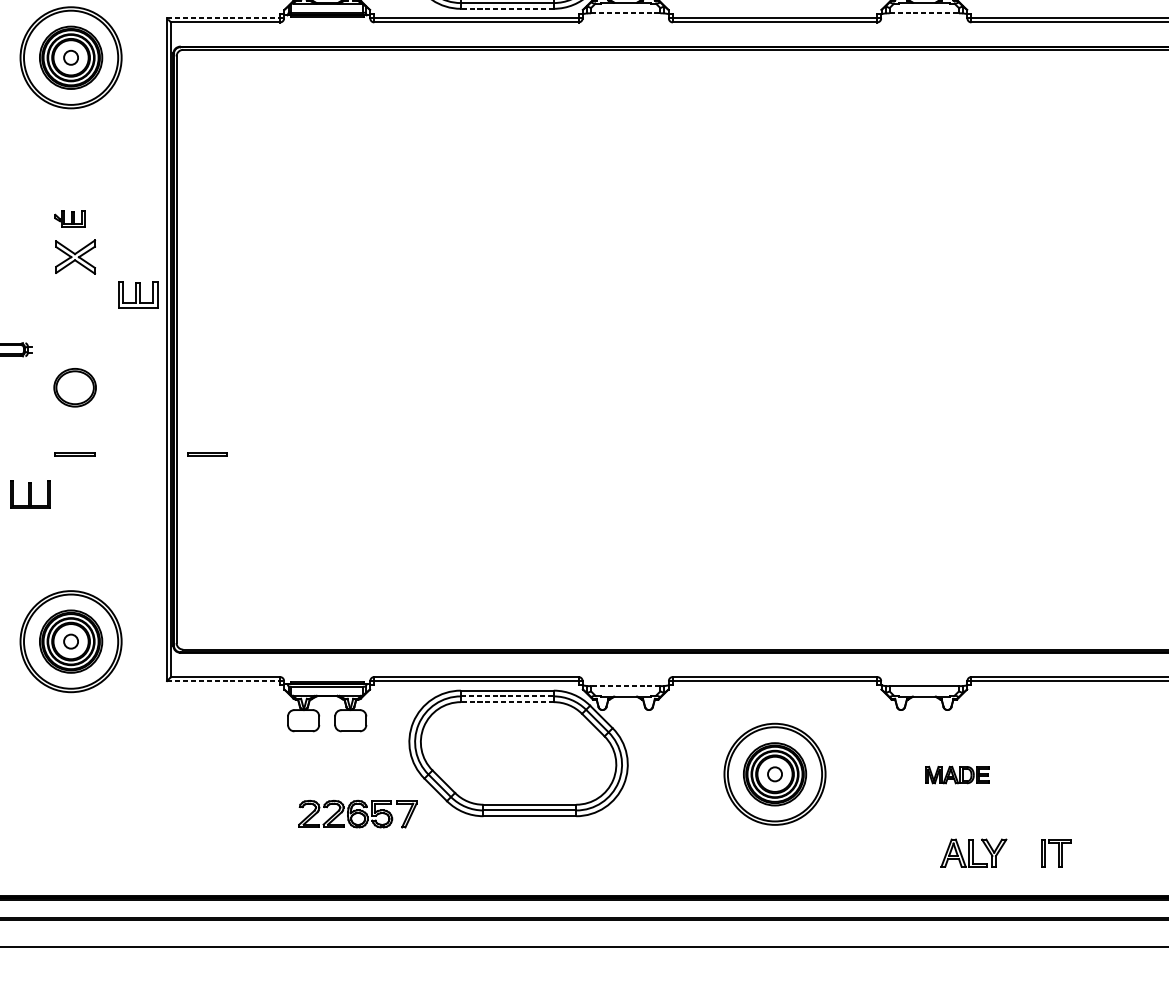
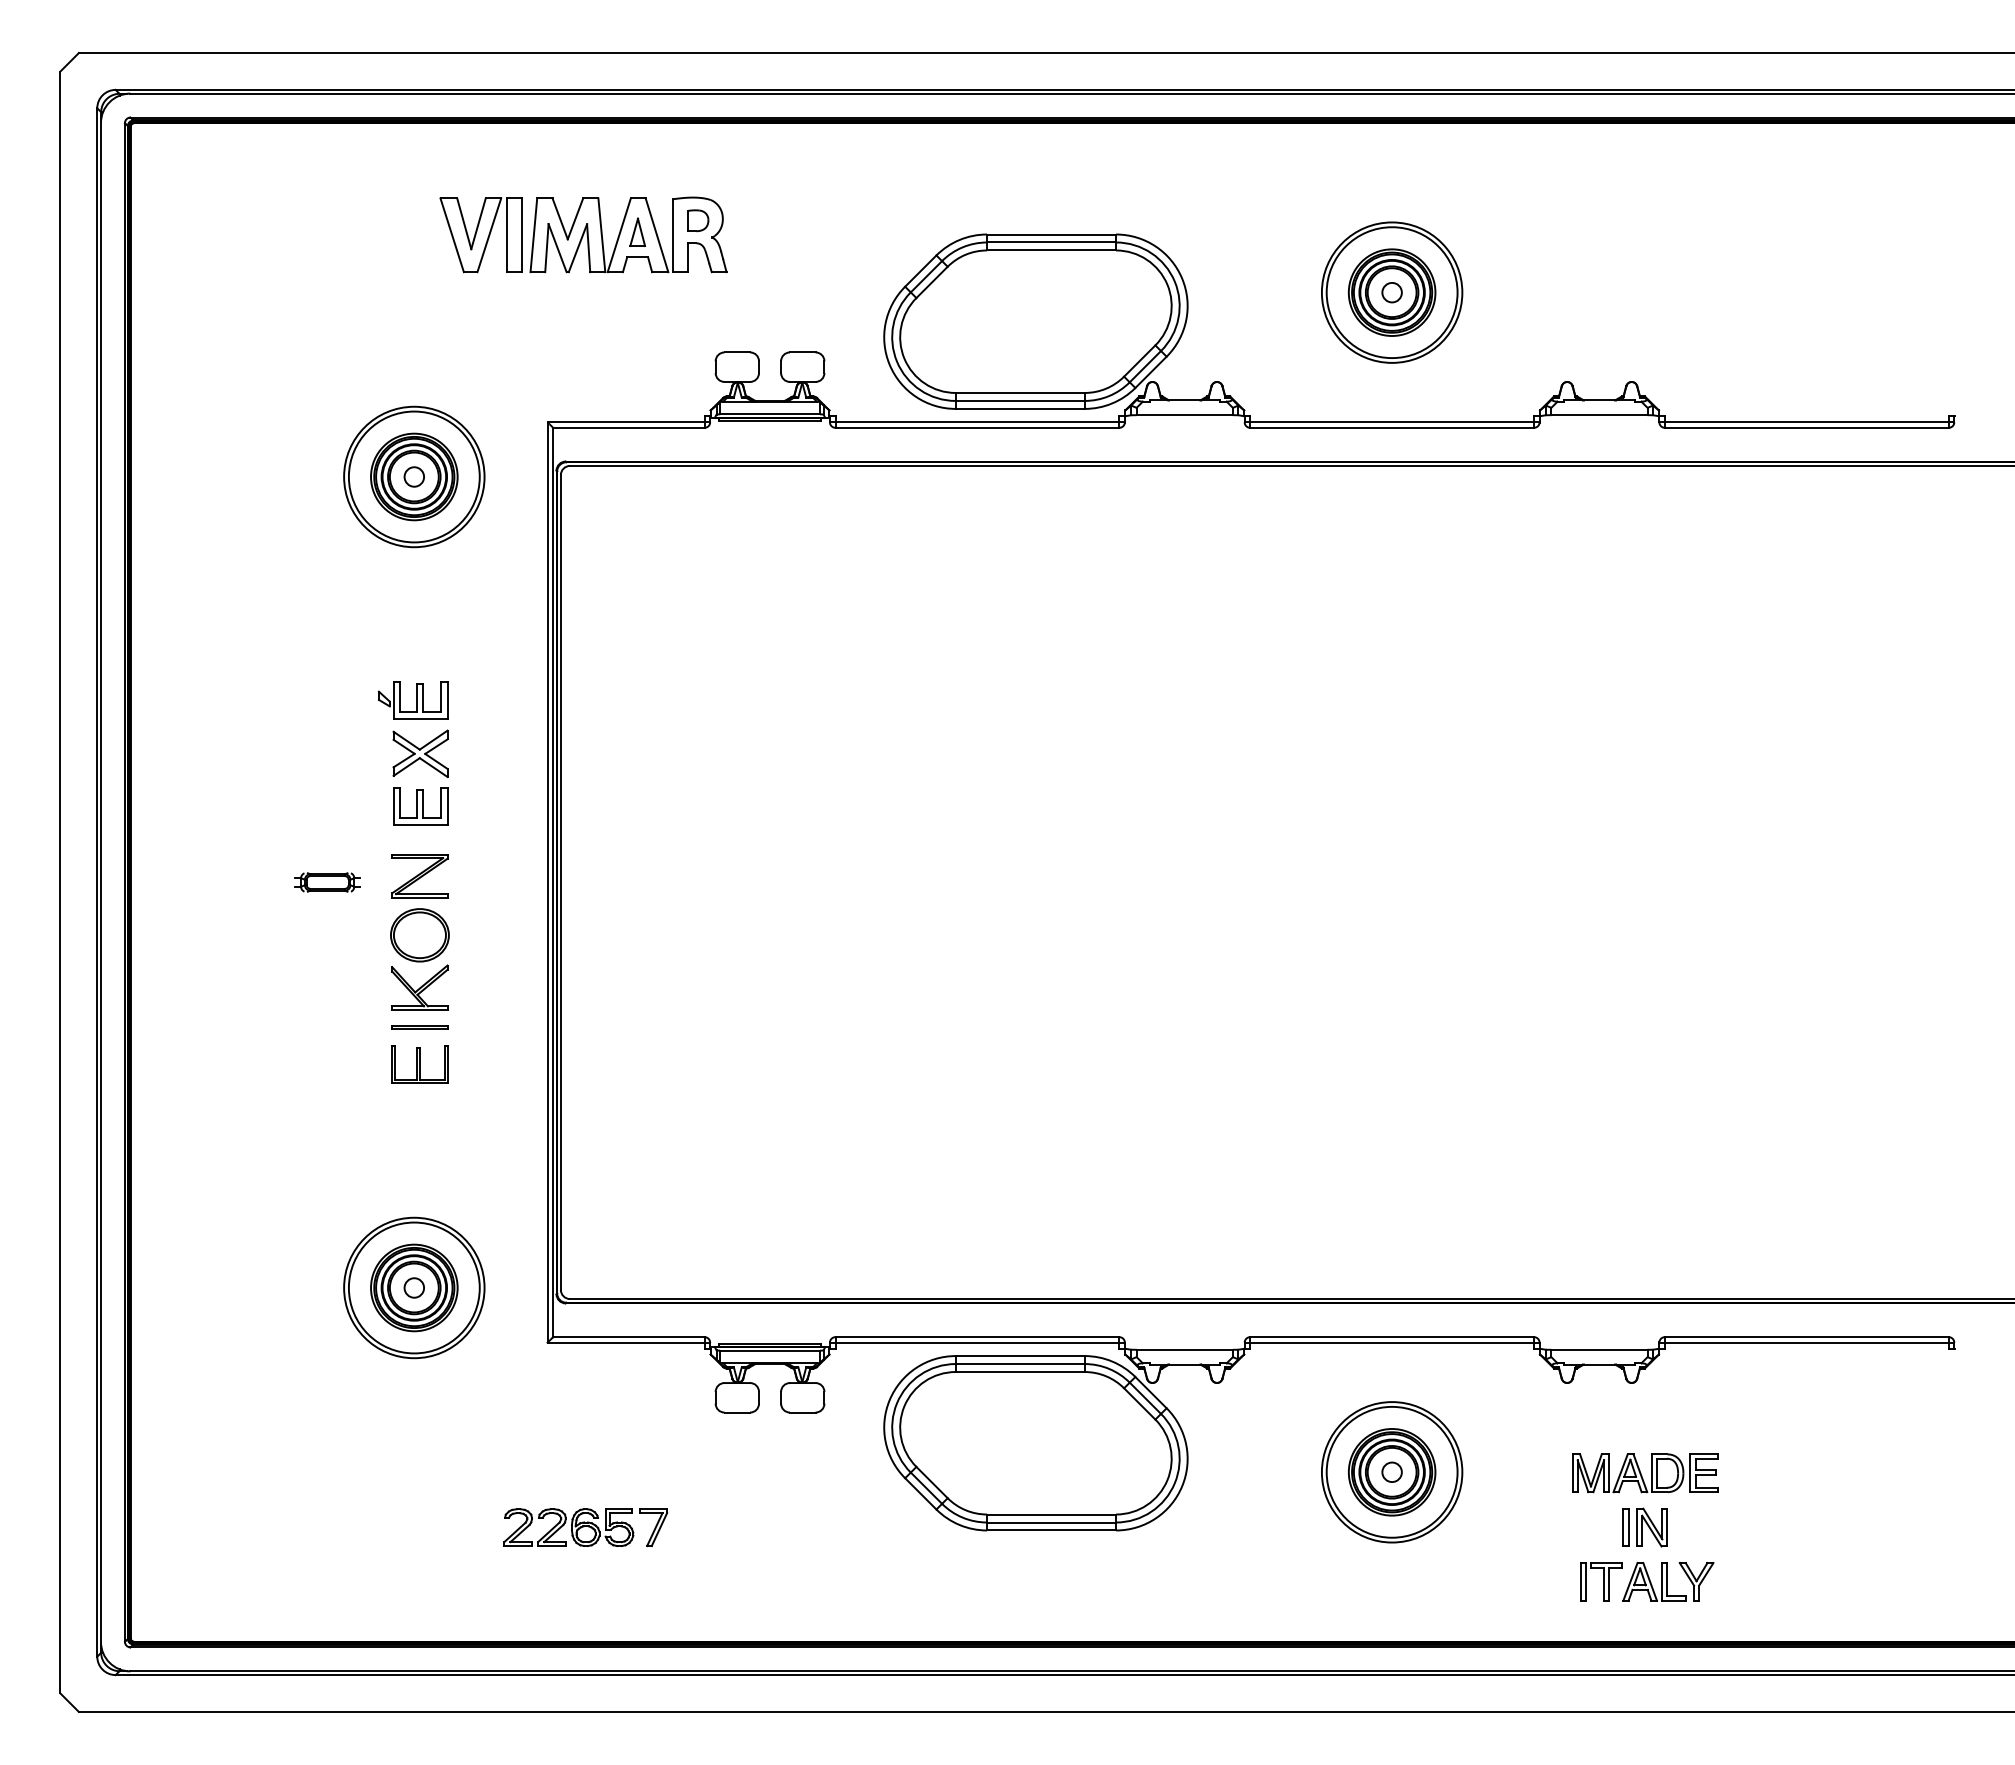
line: (507, 8) -> (1020, 408), dashed -> solid
line: (626, 13) -> (1185, 415), dashed -> solid
line: (924, 13) -> (1599, 415), dashed -> solid
line: (226, 18) -> (629, 422), dashed -> solid
part: (69, 218) -> (412, 700), size x1.67
part: (138, 295) -> (420, 806), moved
part: (74, 345) -> (419, 876), added
part: (74, 425) -> (419, 987), added
line: (207, 453) -> (603, 1026), removed
part: (30, 494) -> (419, 1064), moved
line: (226, 680) -> (629, 1342), dashed -> solid
line: (625, 685) -> (1184, 1349), dashed -> solid
line: (507, 696) -> (1020, 1364), dashed -> solid
line: (507, 702) -> (1020, 1372), dashed -> solid
part: (957, 775) -> (1645, 1473), size x1.67
part: (357, 814) -> (585, 1527), moved
part: (956, 814) -> (1644, 1527), added
part: (1056, 852) -> (1601, 1581), moved

